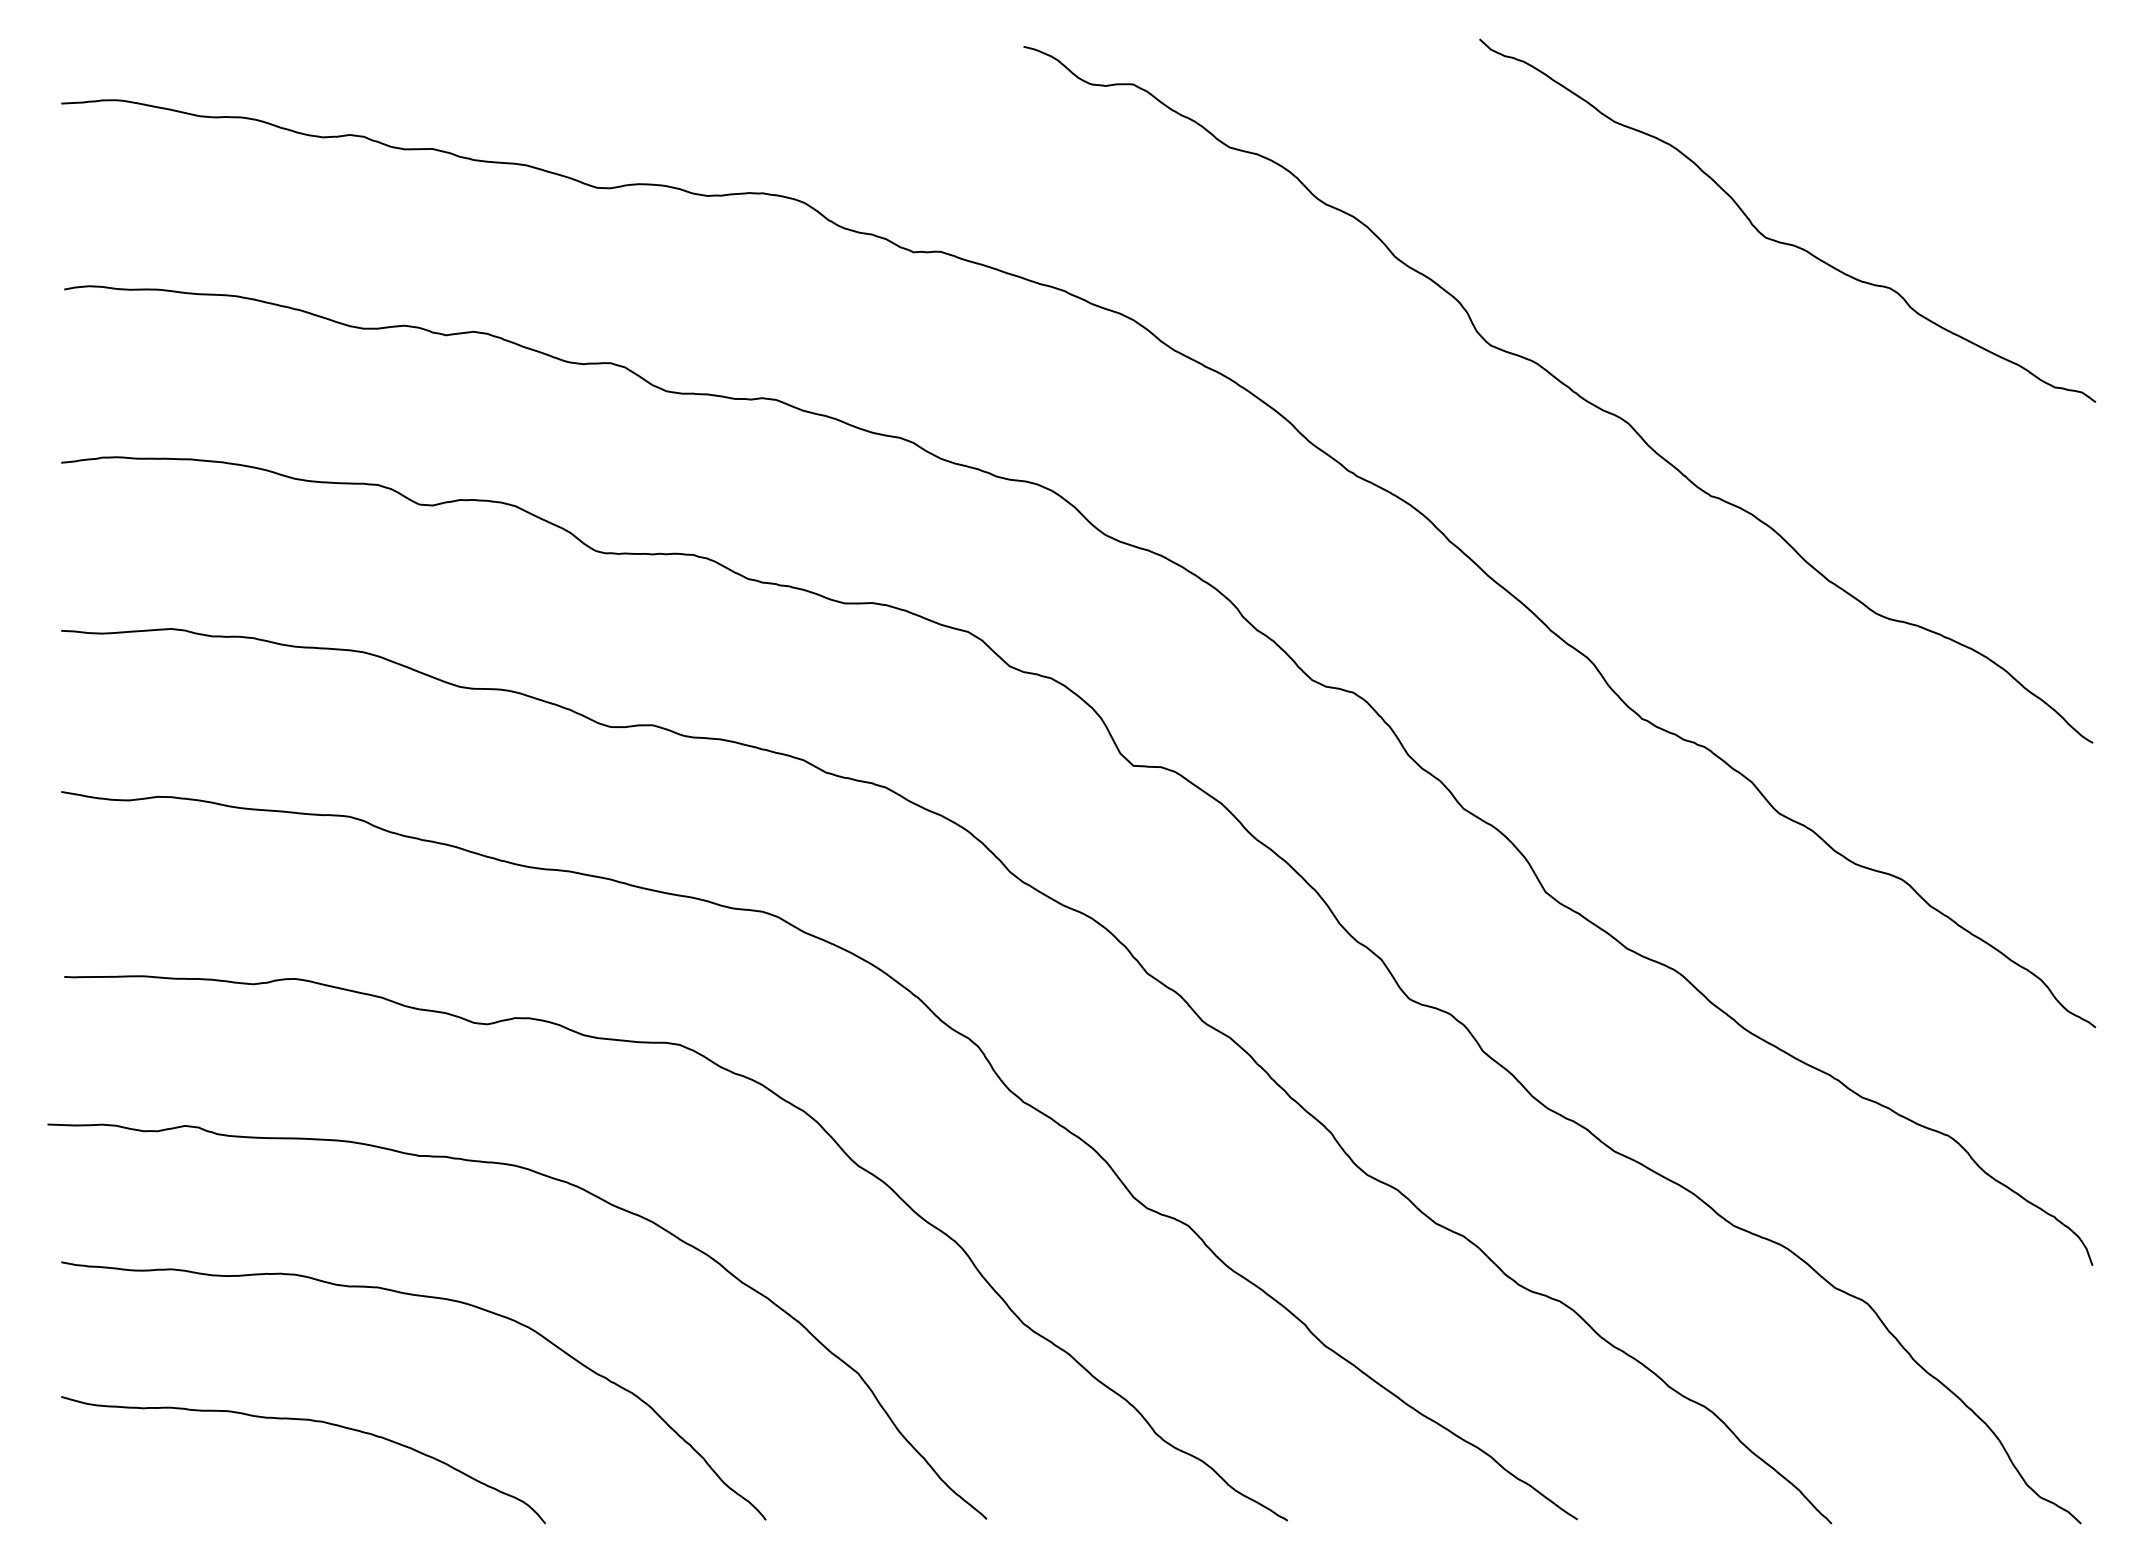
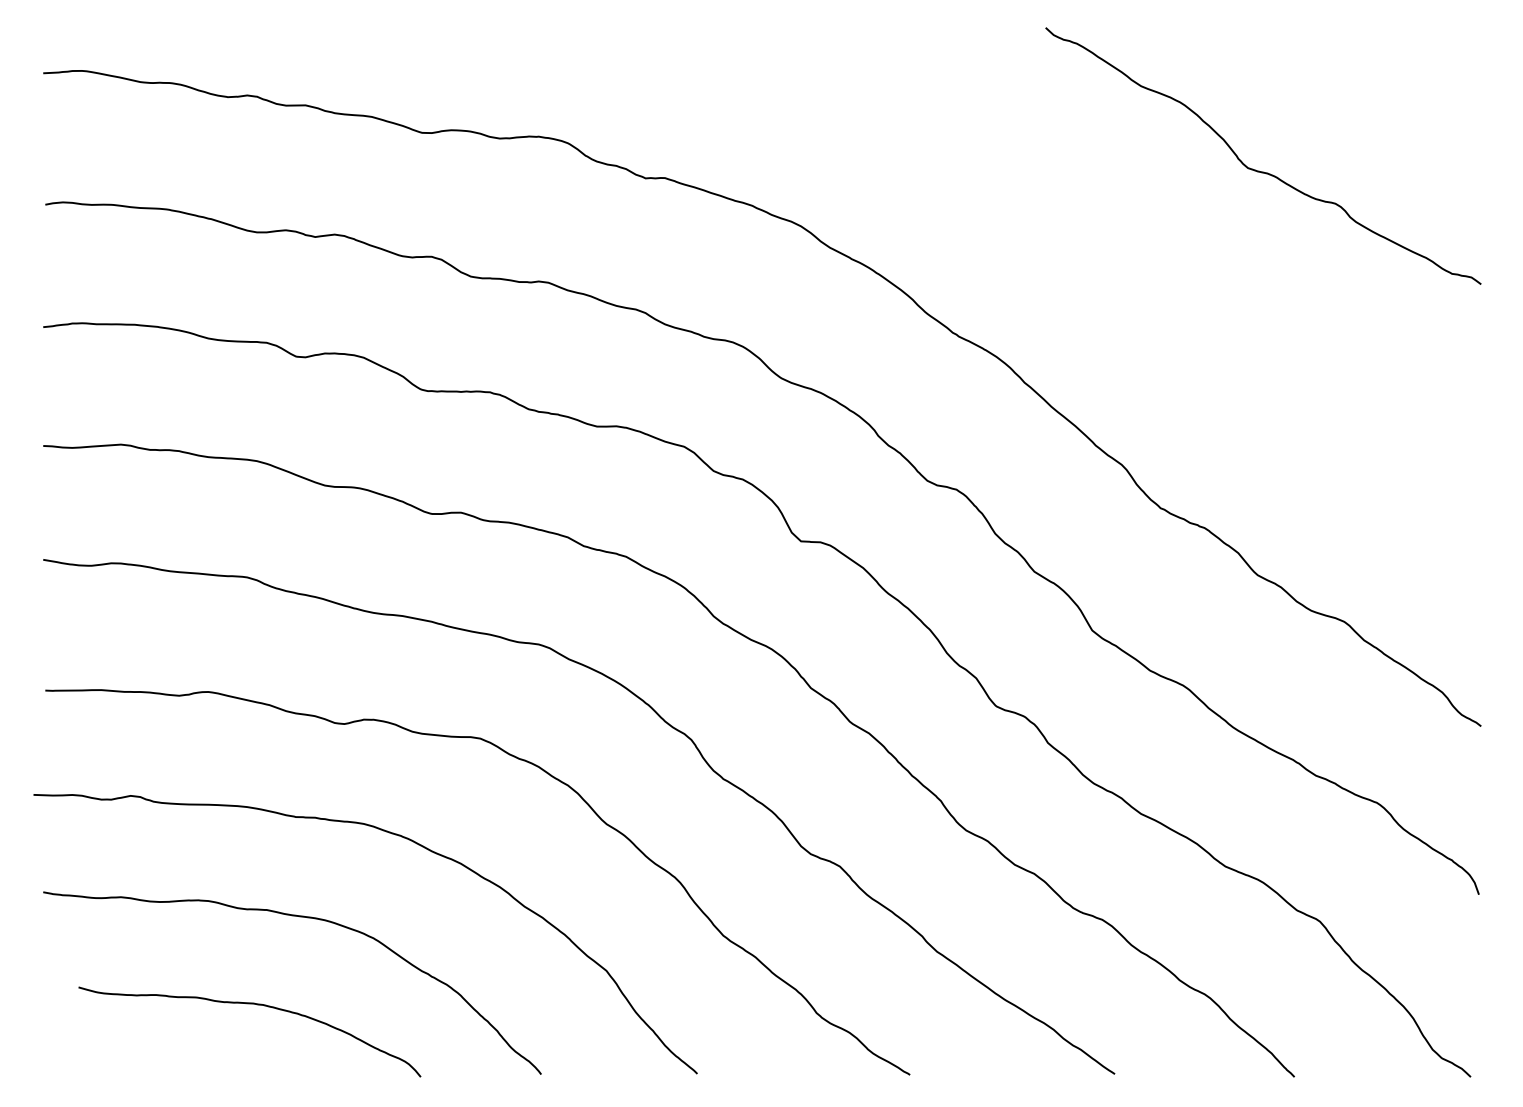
curve: (1565, 386) -> (1106, 273), removed
curve: (311, 1421) -> (255, 1004), moved

